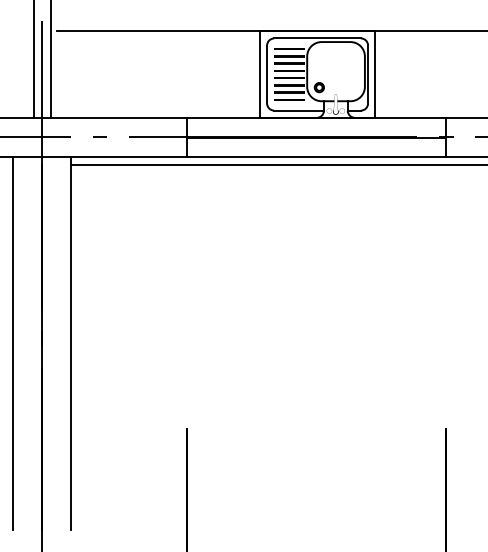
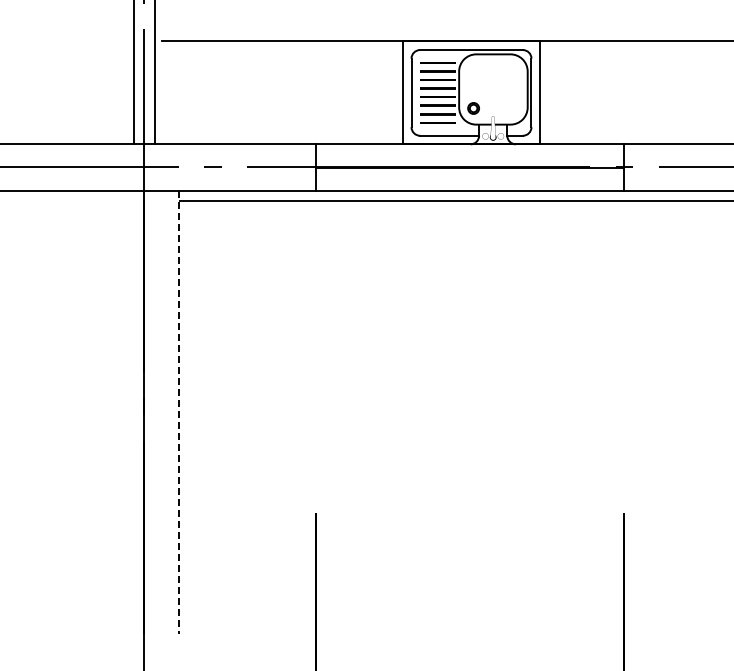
line: (13, 342) -> (110, 411), removed
line: (70, 343) -> (178, 412), solid -> dashed

